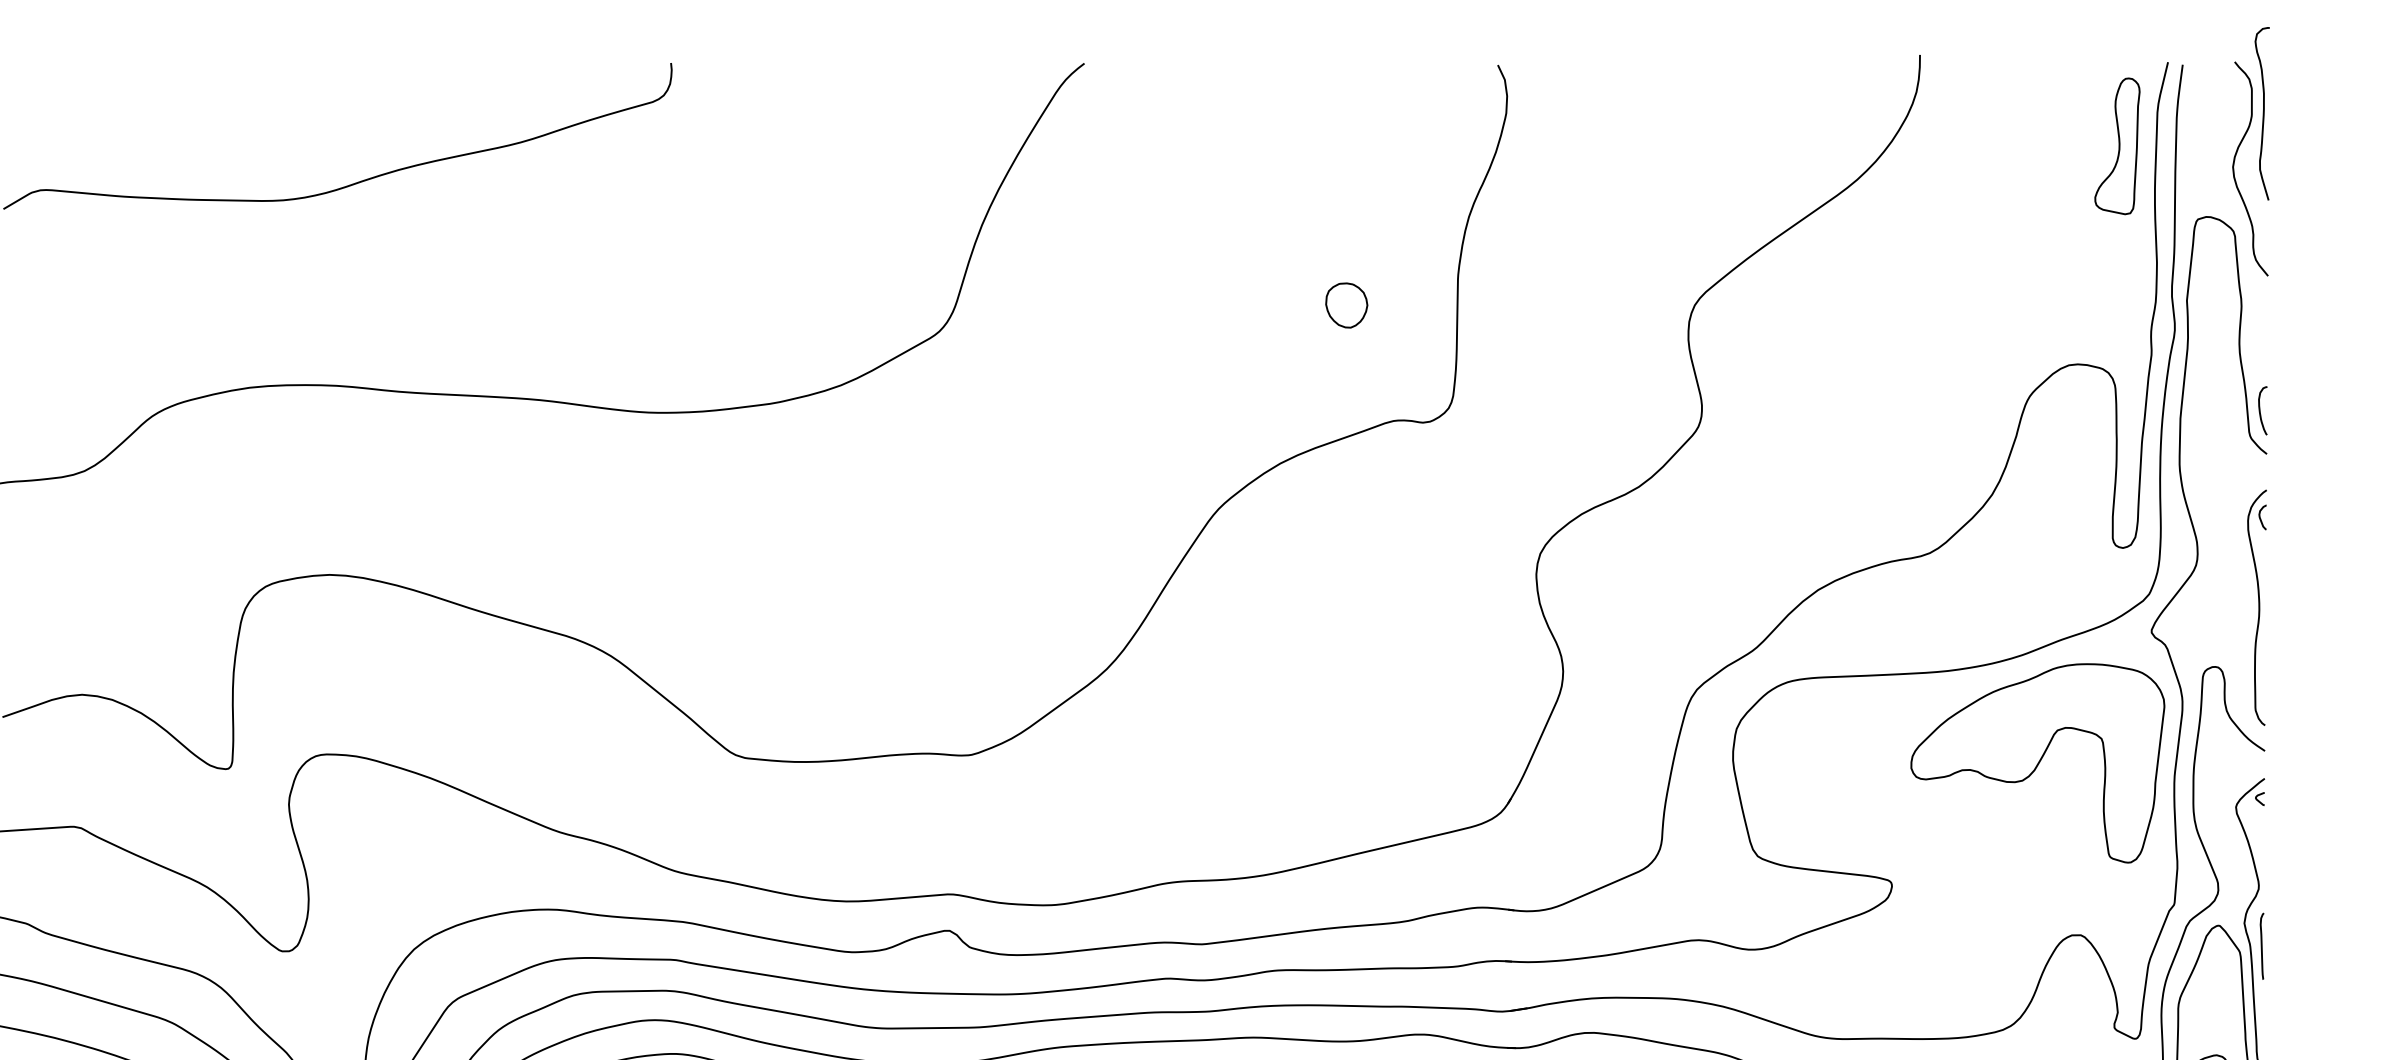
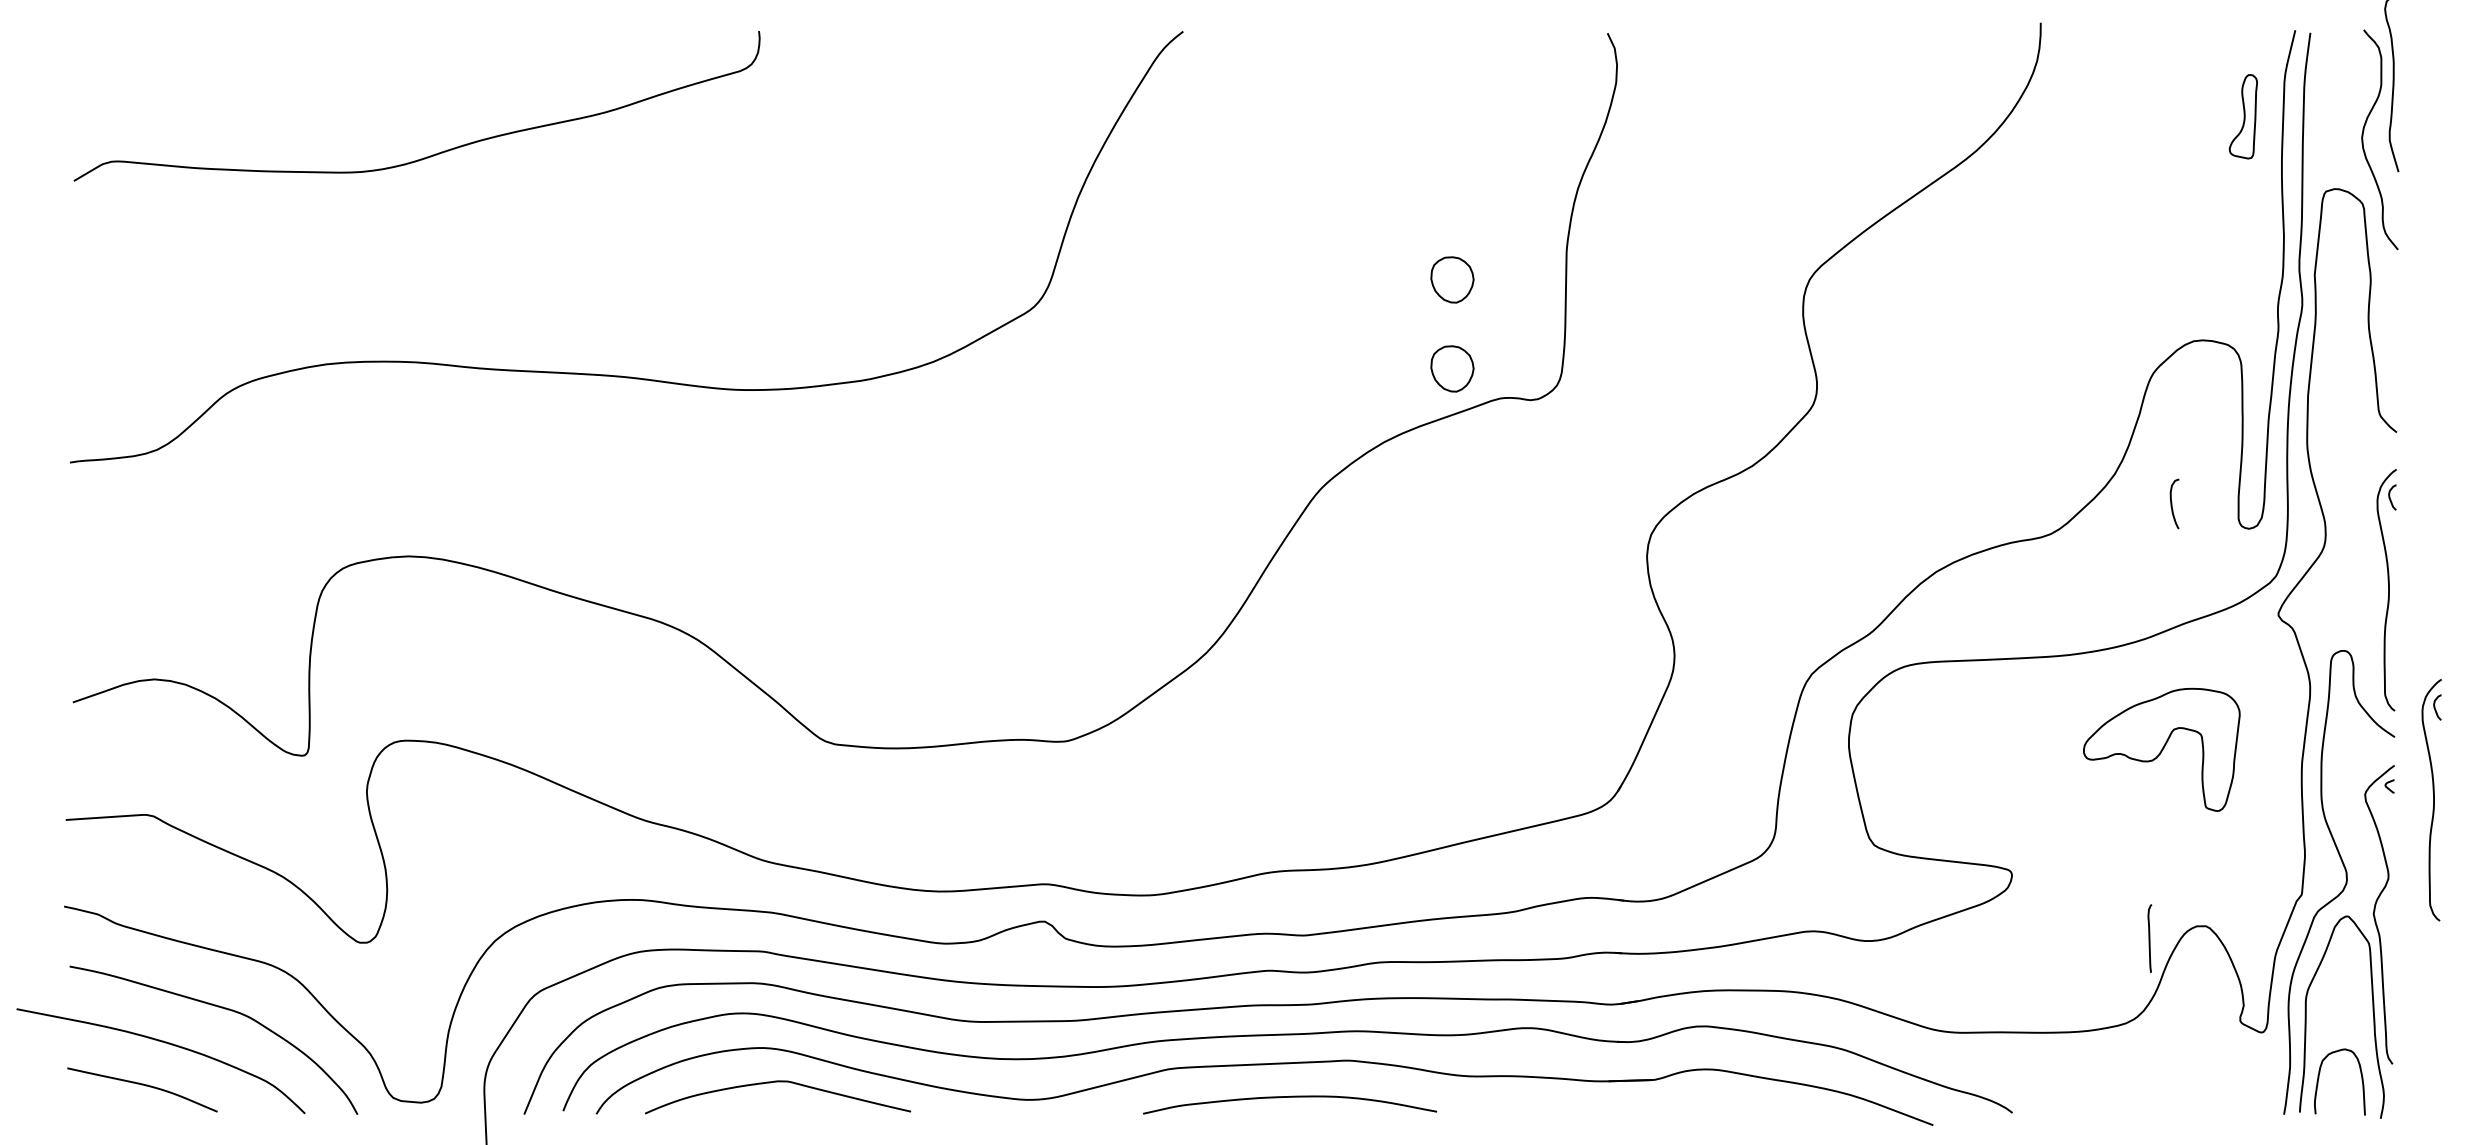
part: (2117, 146) -> (2243, 116), size x0.6
part: (1346, 391) -> (1452, 368), added
curve: (2260, 410) -> (2172, 503), moved
part: (2037, 763) -> (2161, 749), size x0.6
part: (2300, 812) -> (2431, 800), added
curve: (2261, 946) -> (2149, 938), moved

